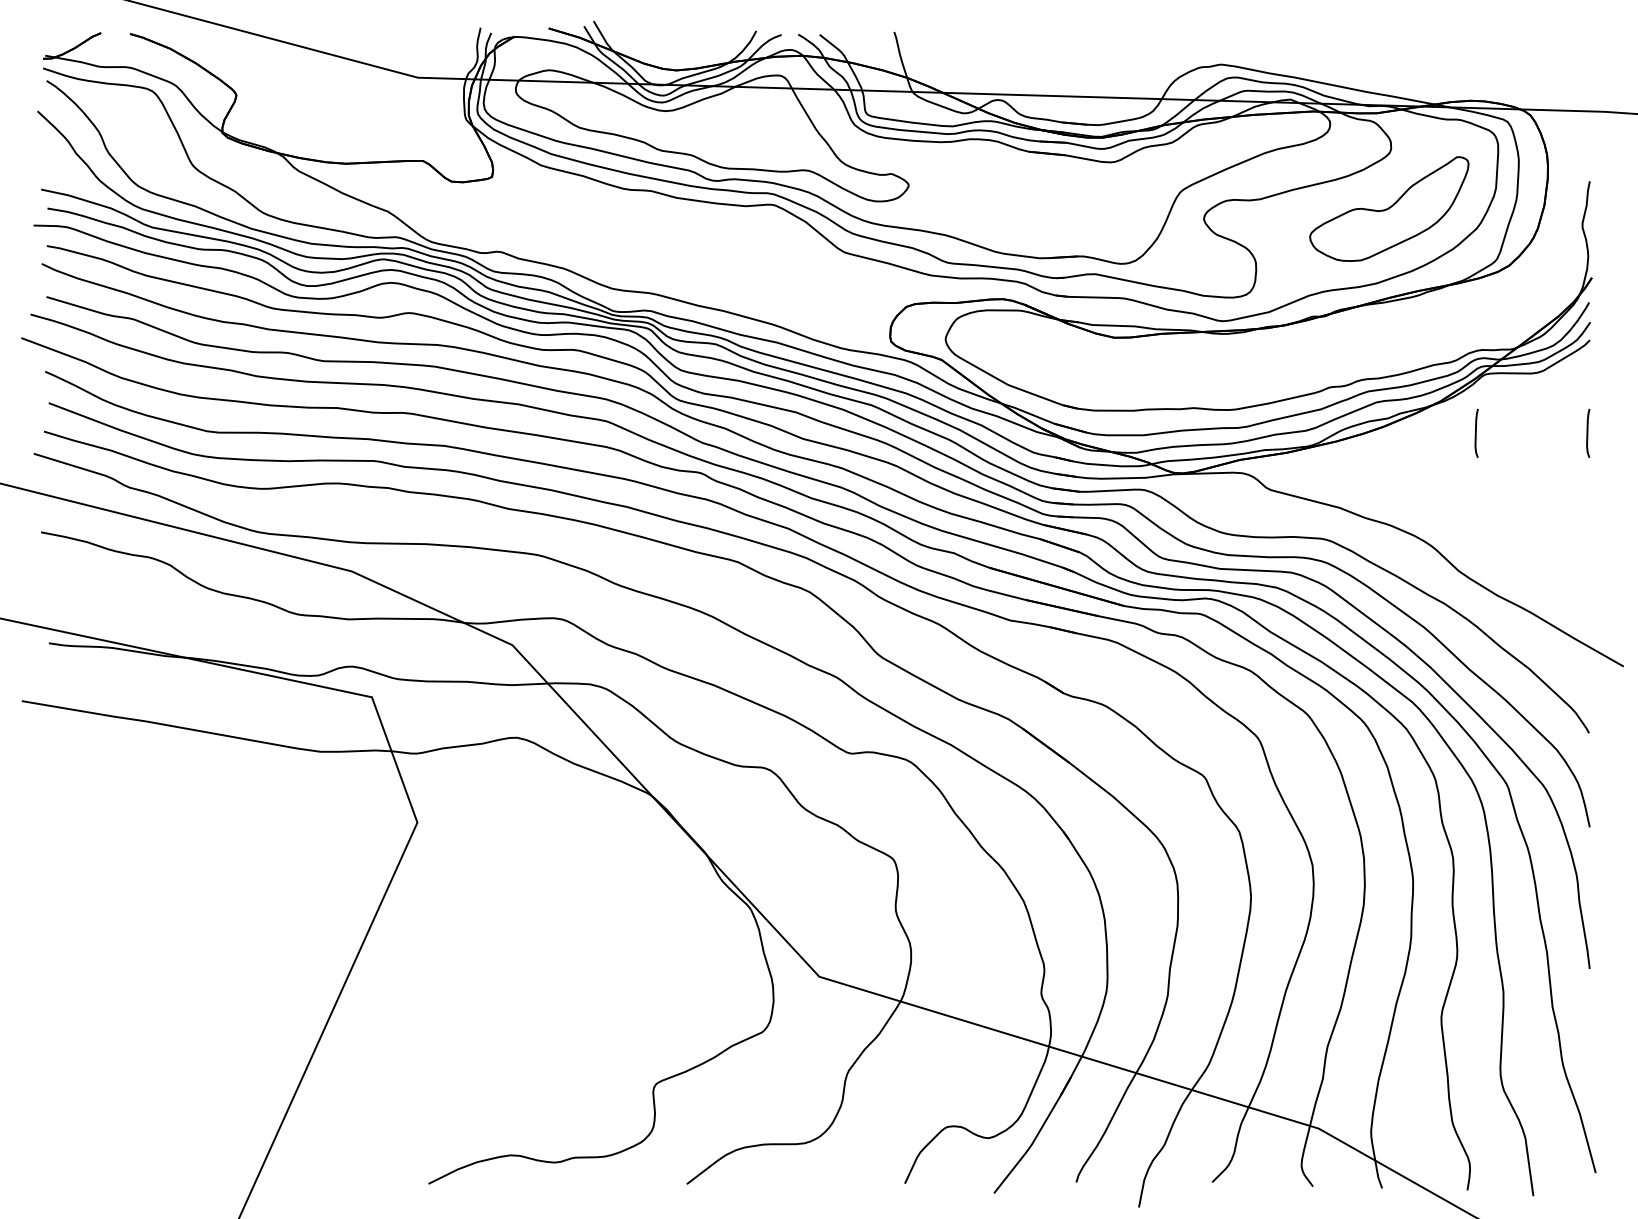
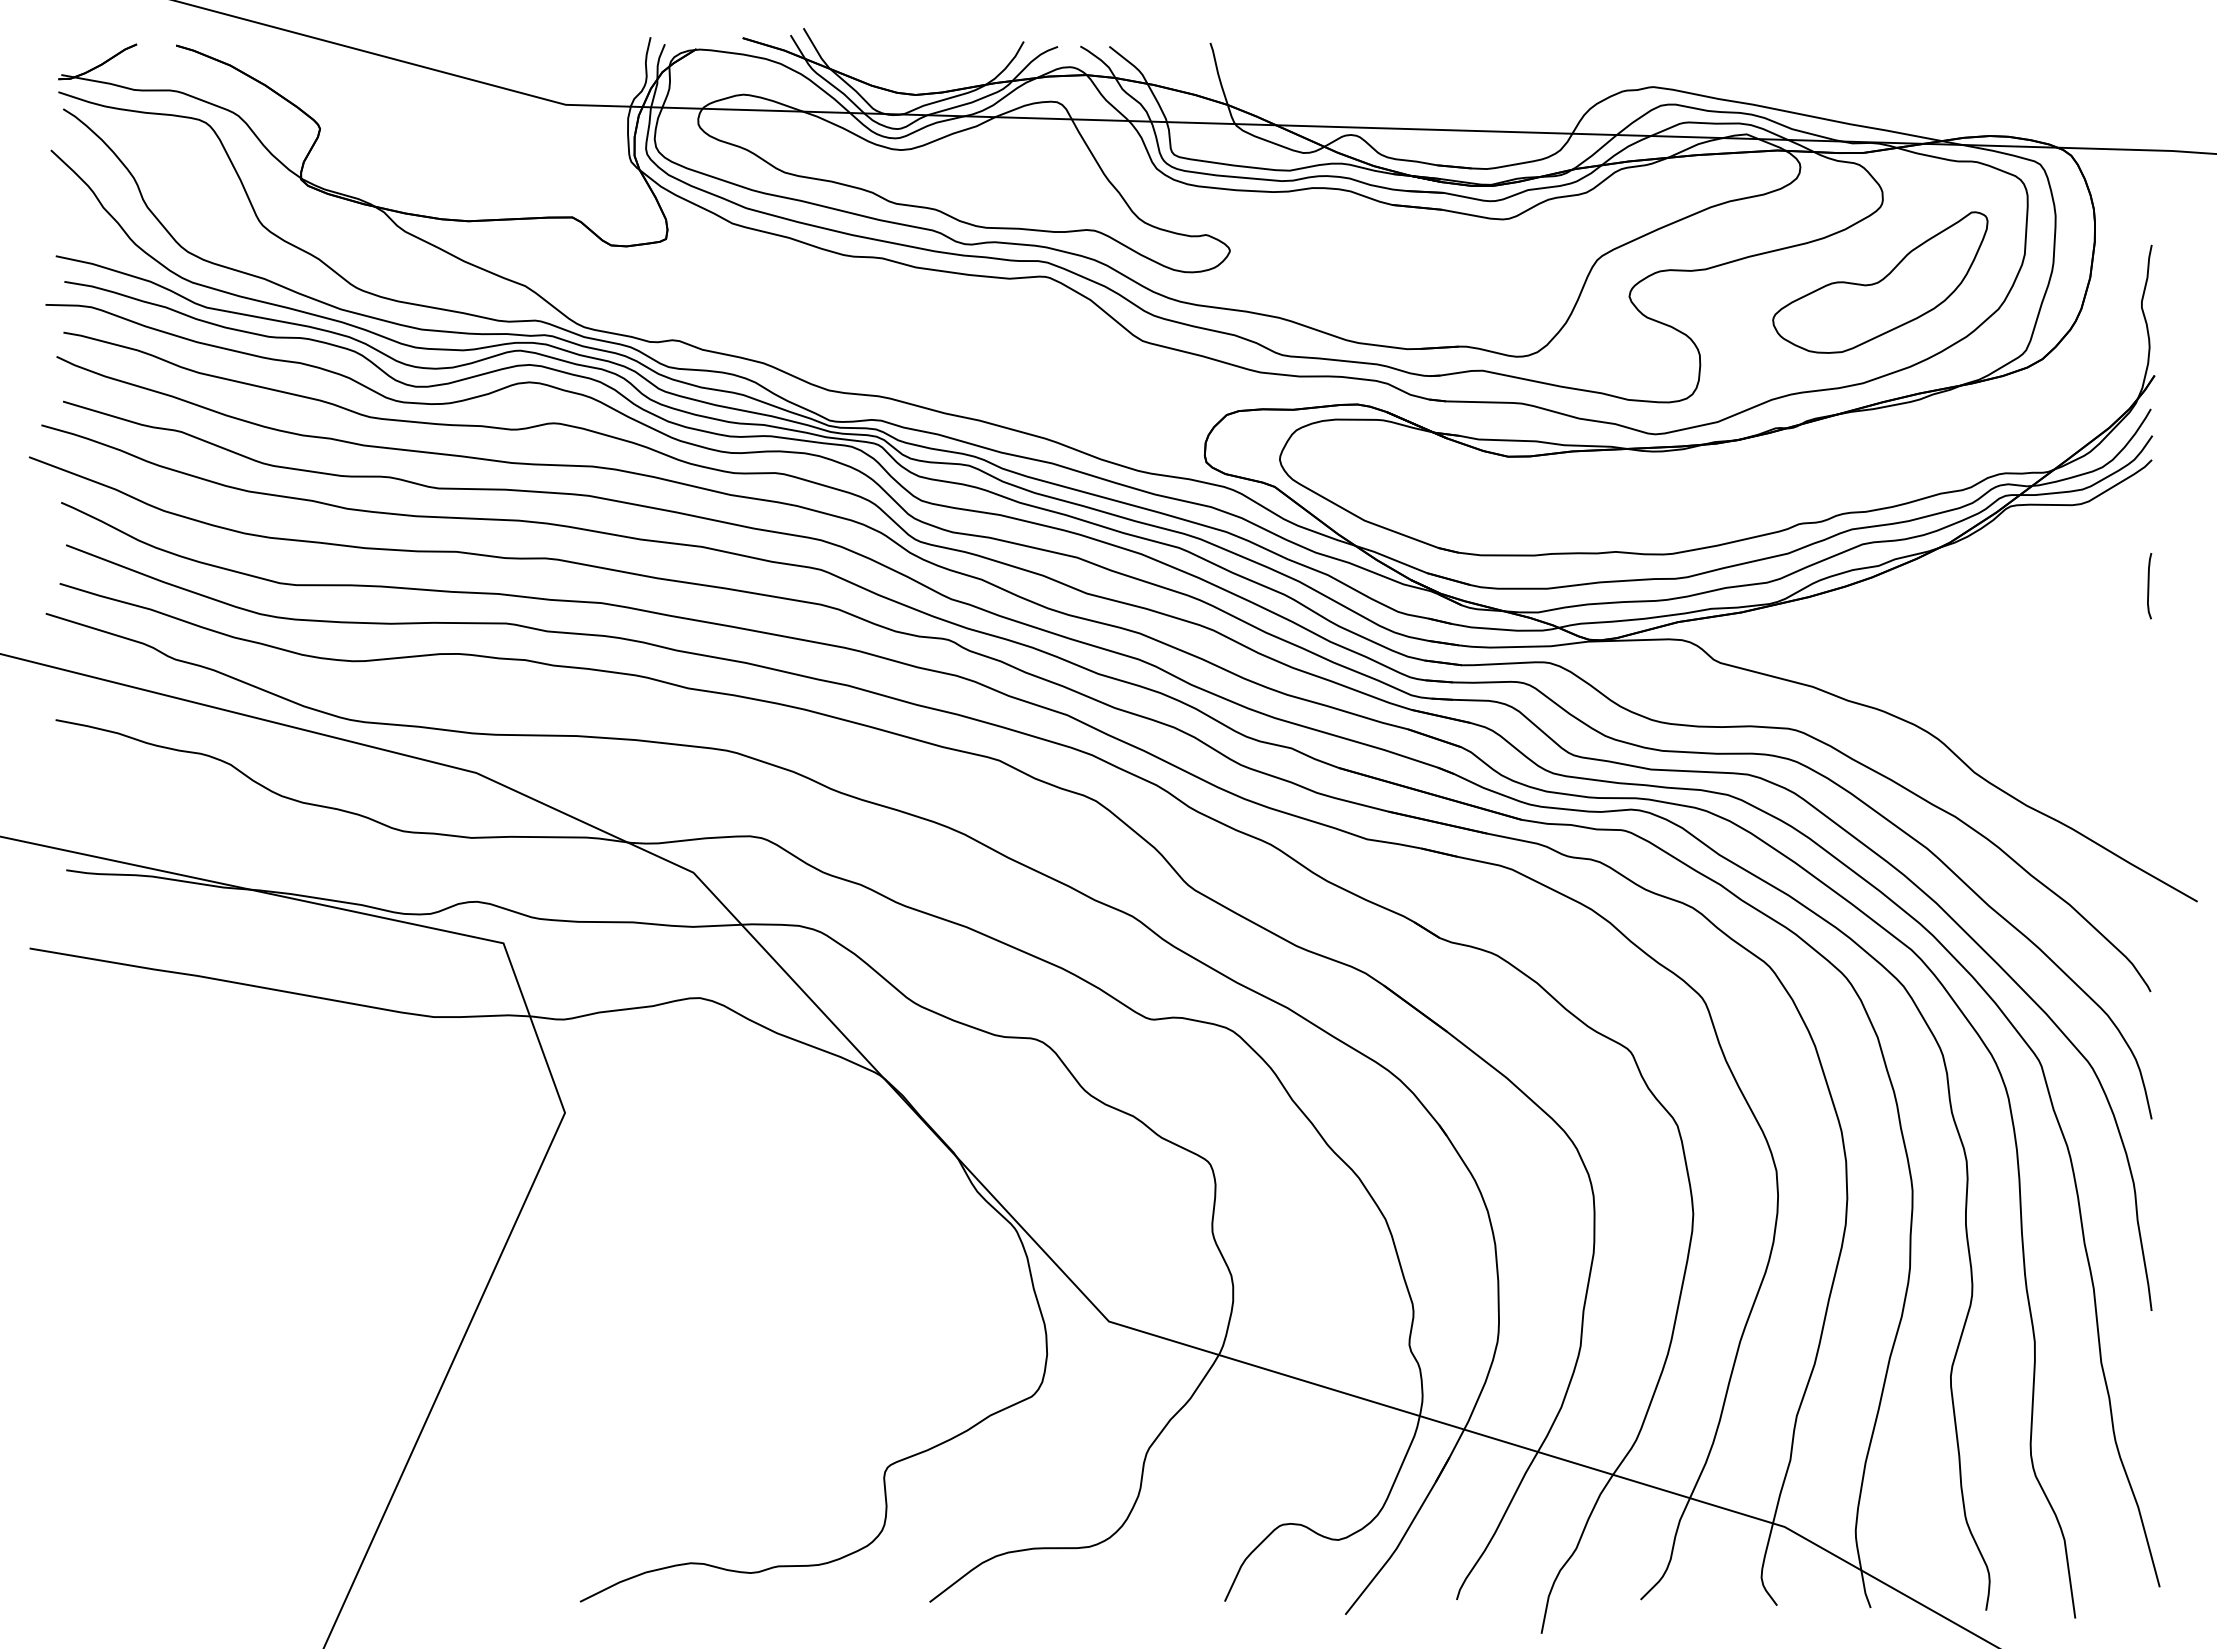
curve: (1476, 433) -> (1998, 586), removed

